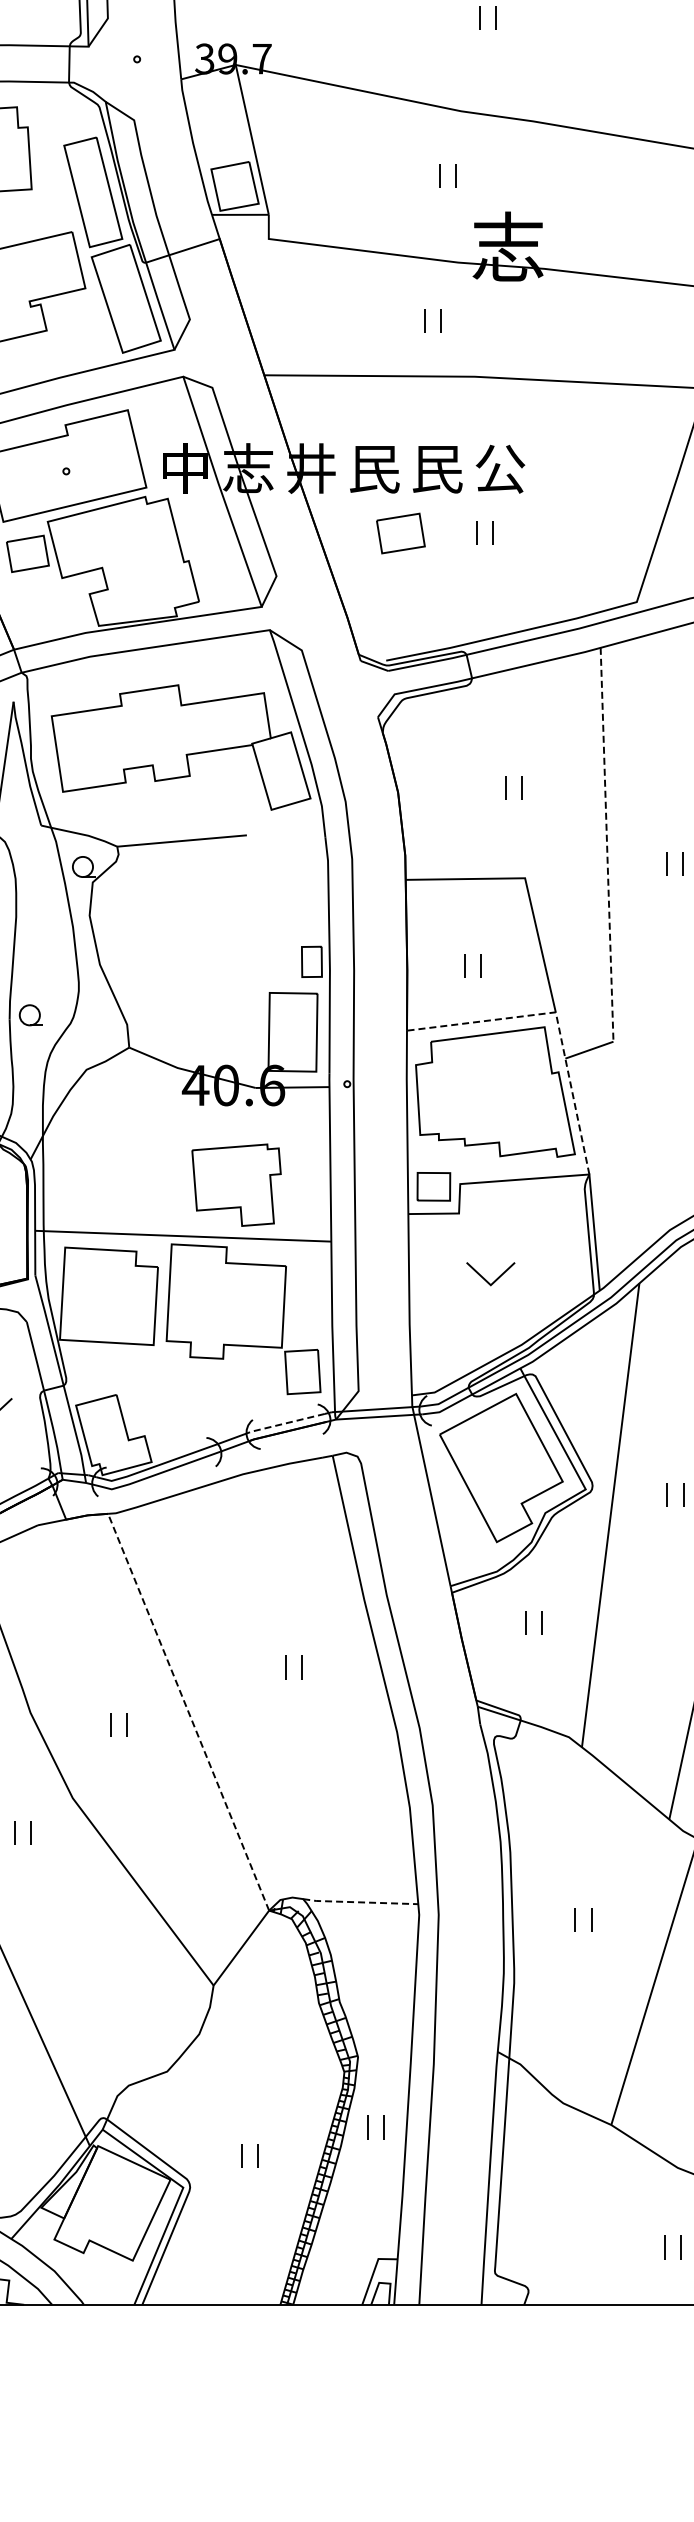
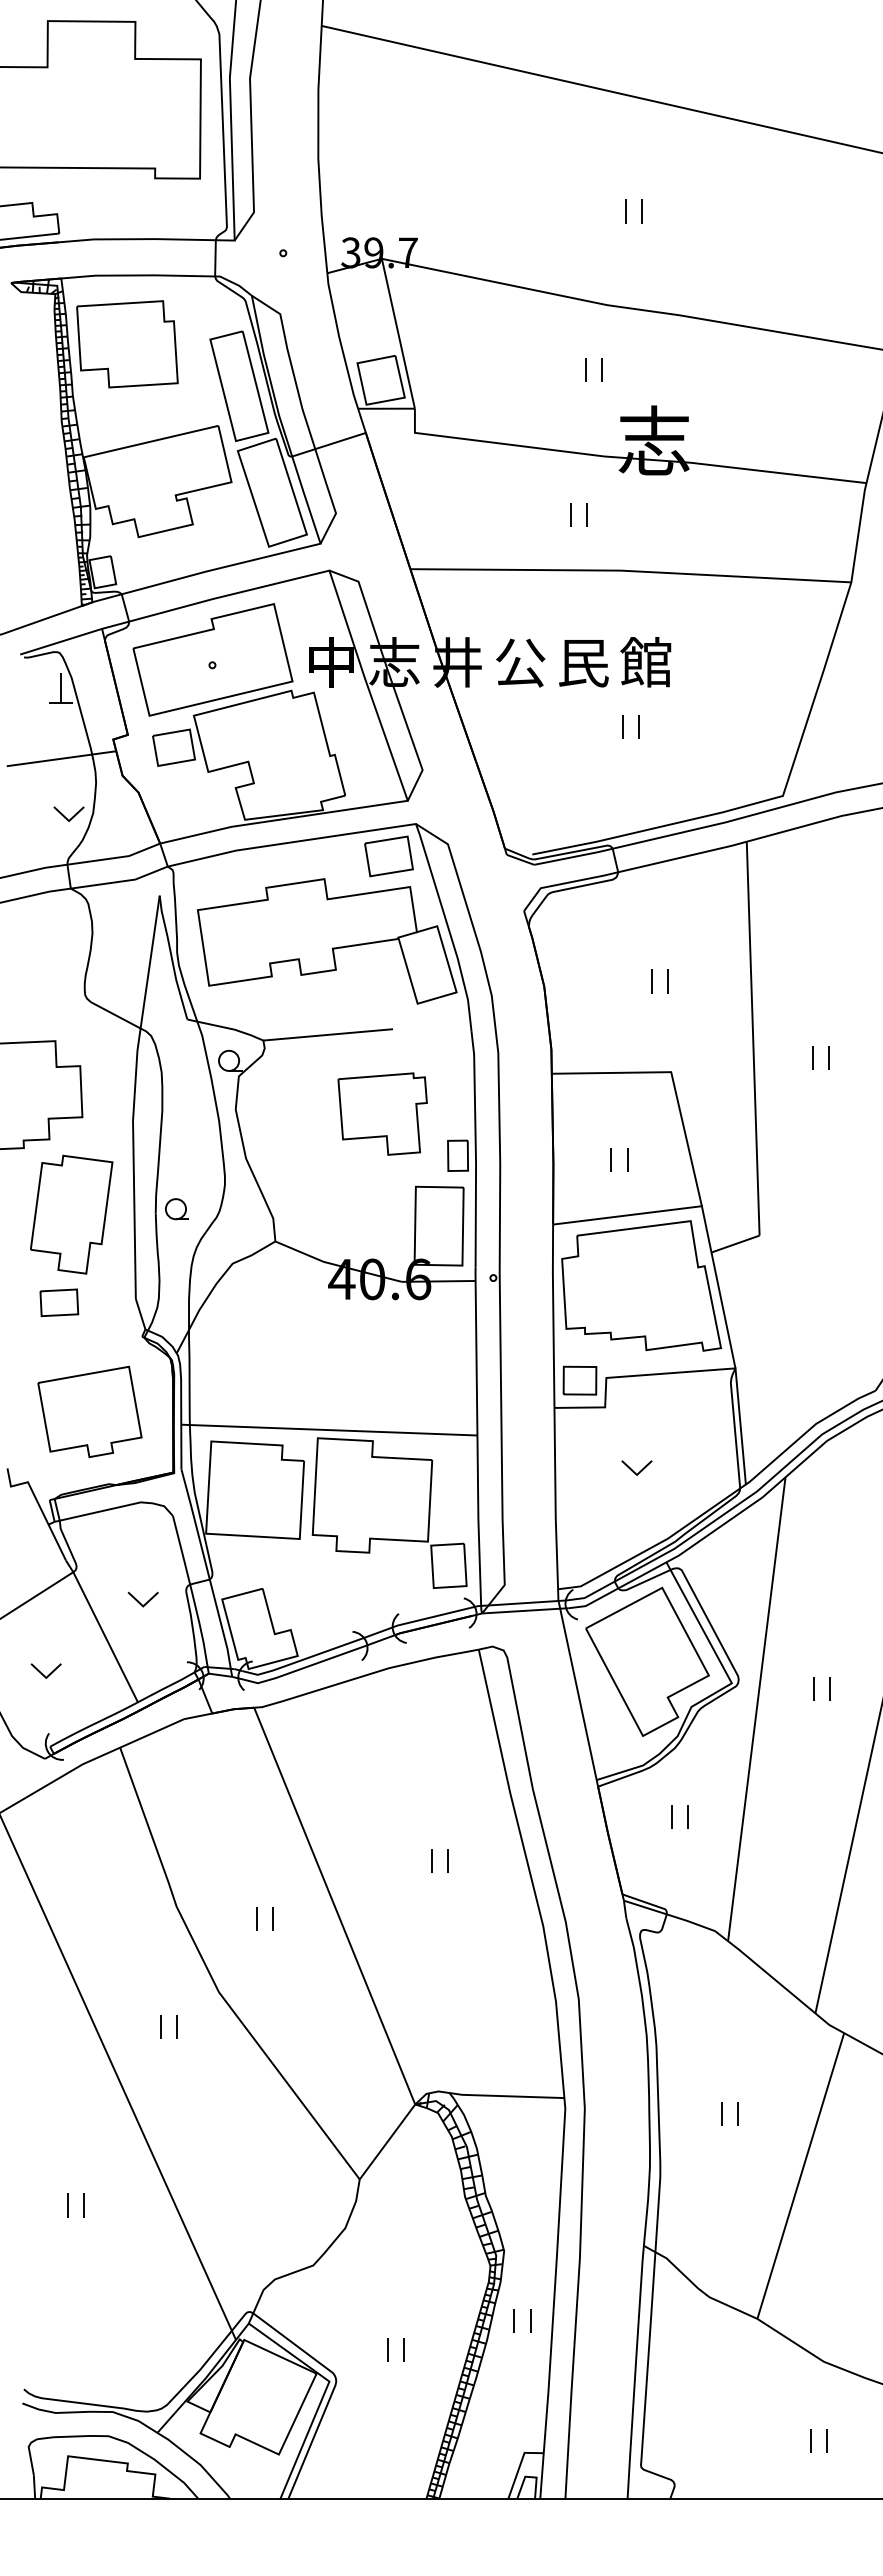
text: (374, 468) -> (520, 662), 民 -> 公
text: (499, 468) -> (645, 662), 公 -> 館
part: (400, 533) -> (388, 856), moved
line: (607, 845) -> (753, 1039), dashed -> solid
line: (557, 1019) -> (703, 1213), dashed -> solid
part: (236, 1184) -> (382, 1113), moved
part: (490, 1273) -> (636, 1467), size x0.62
line: (284, 1423) -> (430, 1617), dashed -> solid
line: (188, 1711) -> (334, 1905), dashed -> solid
line: (359, 1902) -> (505, 2096), dashed -> solid

